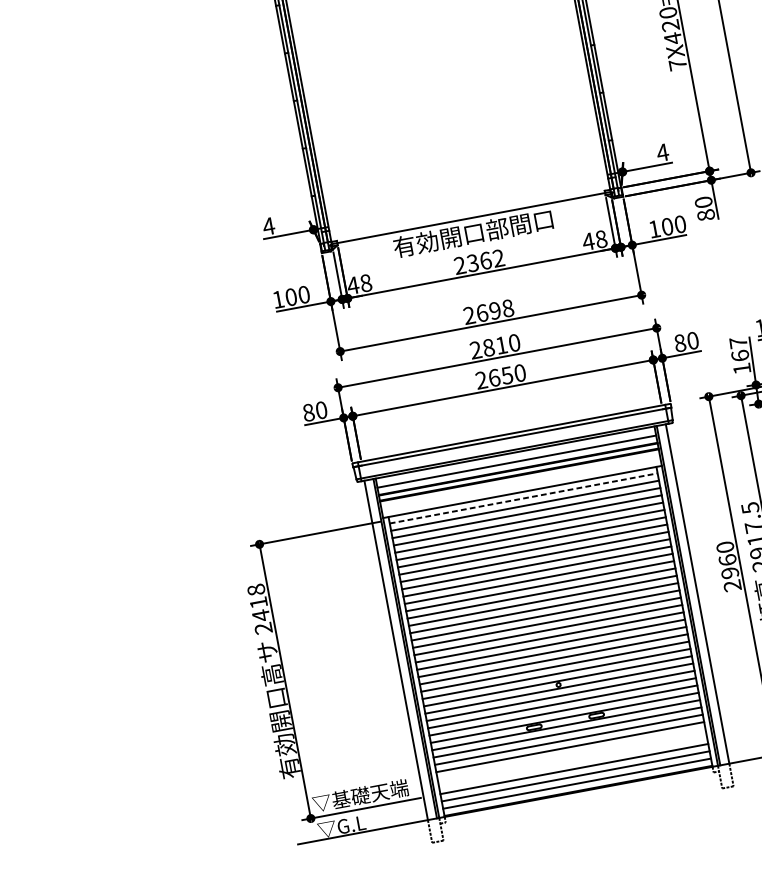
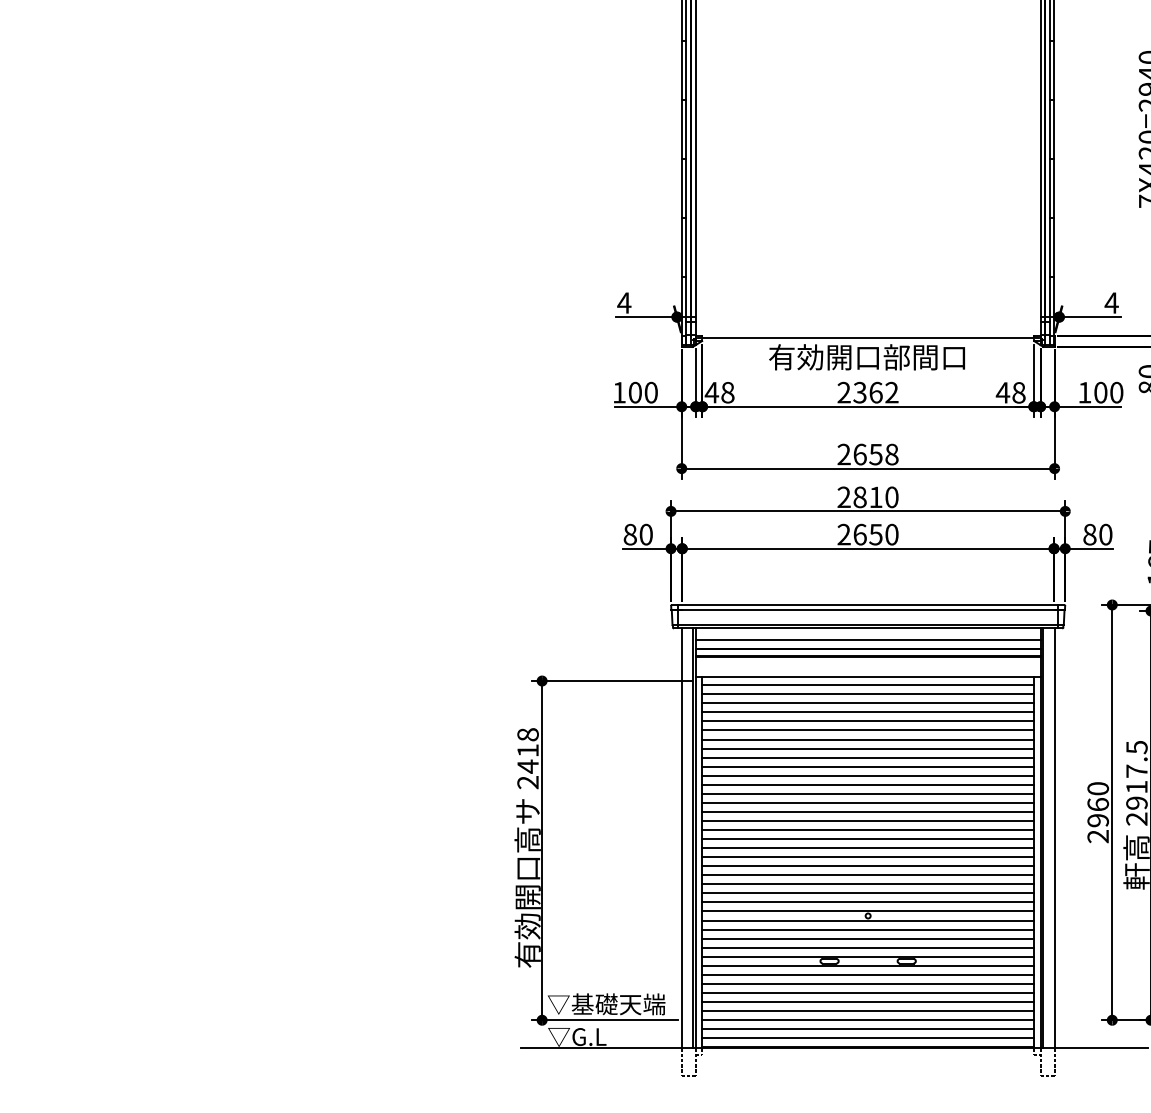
text: (494, 310) -> (875, 454), 2698 -> 2658
line: (524, 498) -> (868, 685), dashed -> solid
line: (571, 754) -> (867, 1001), added
line: (572, 762) -> (867, 1011), added

